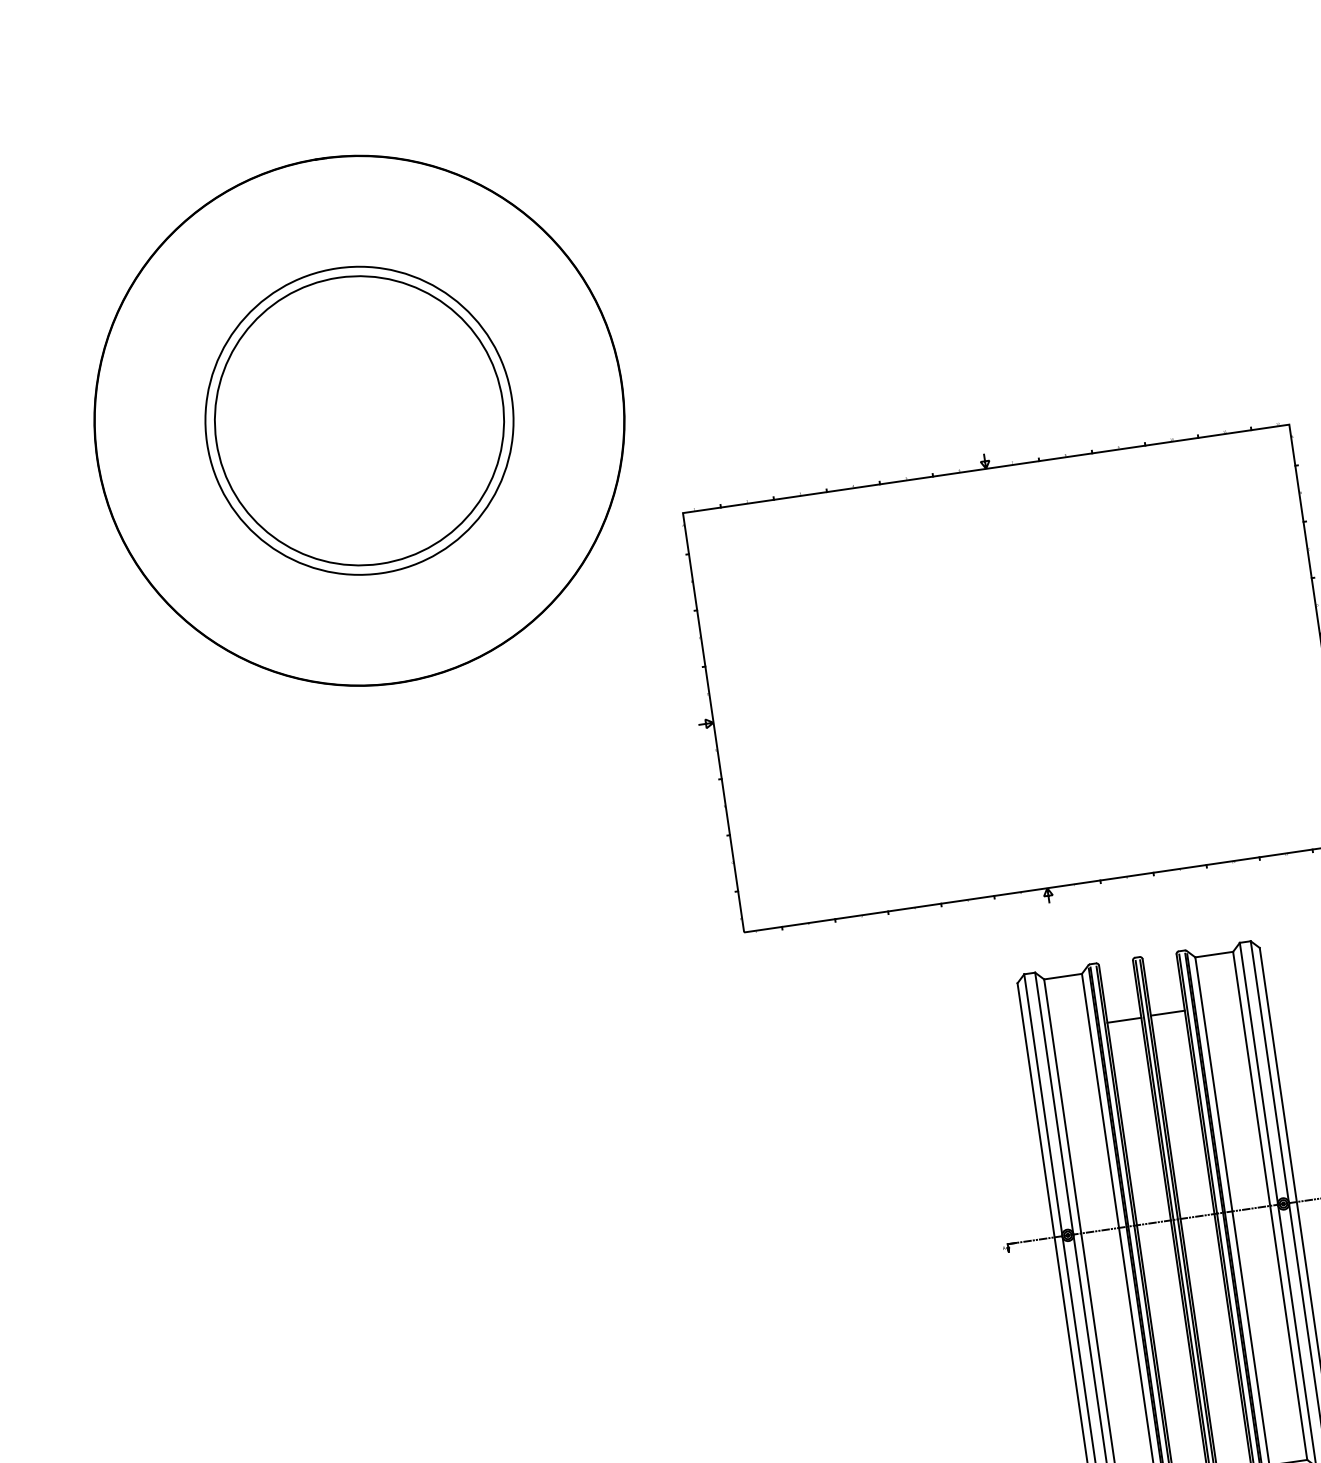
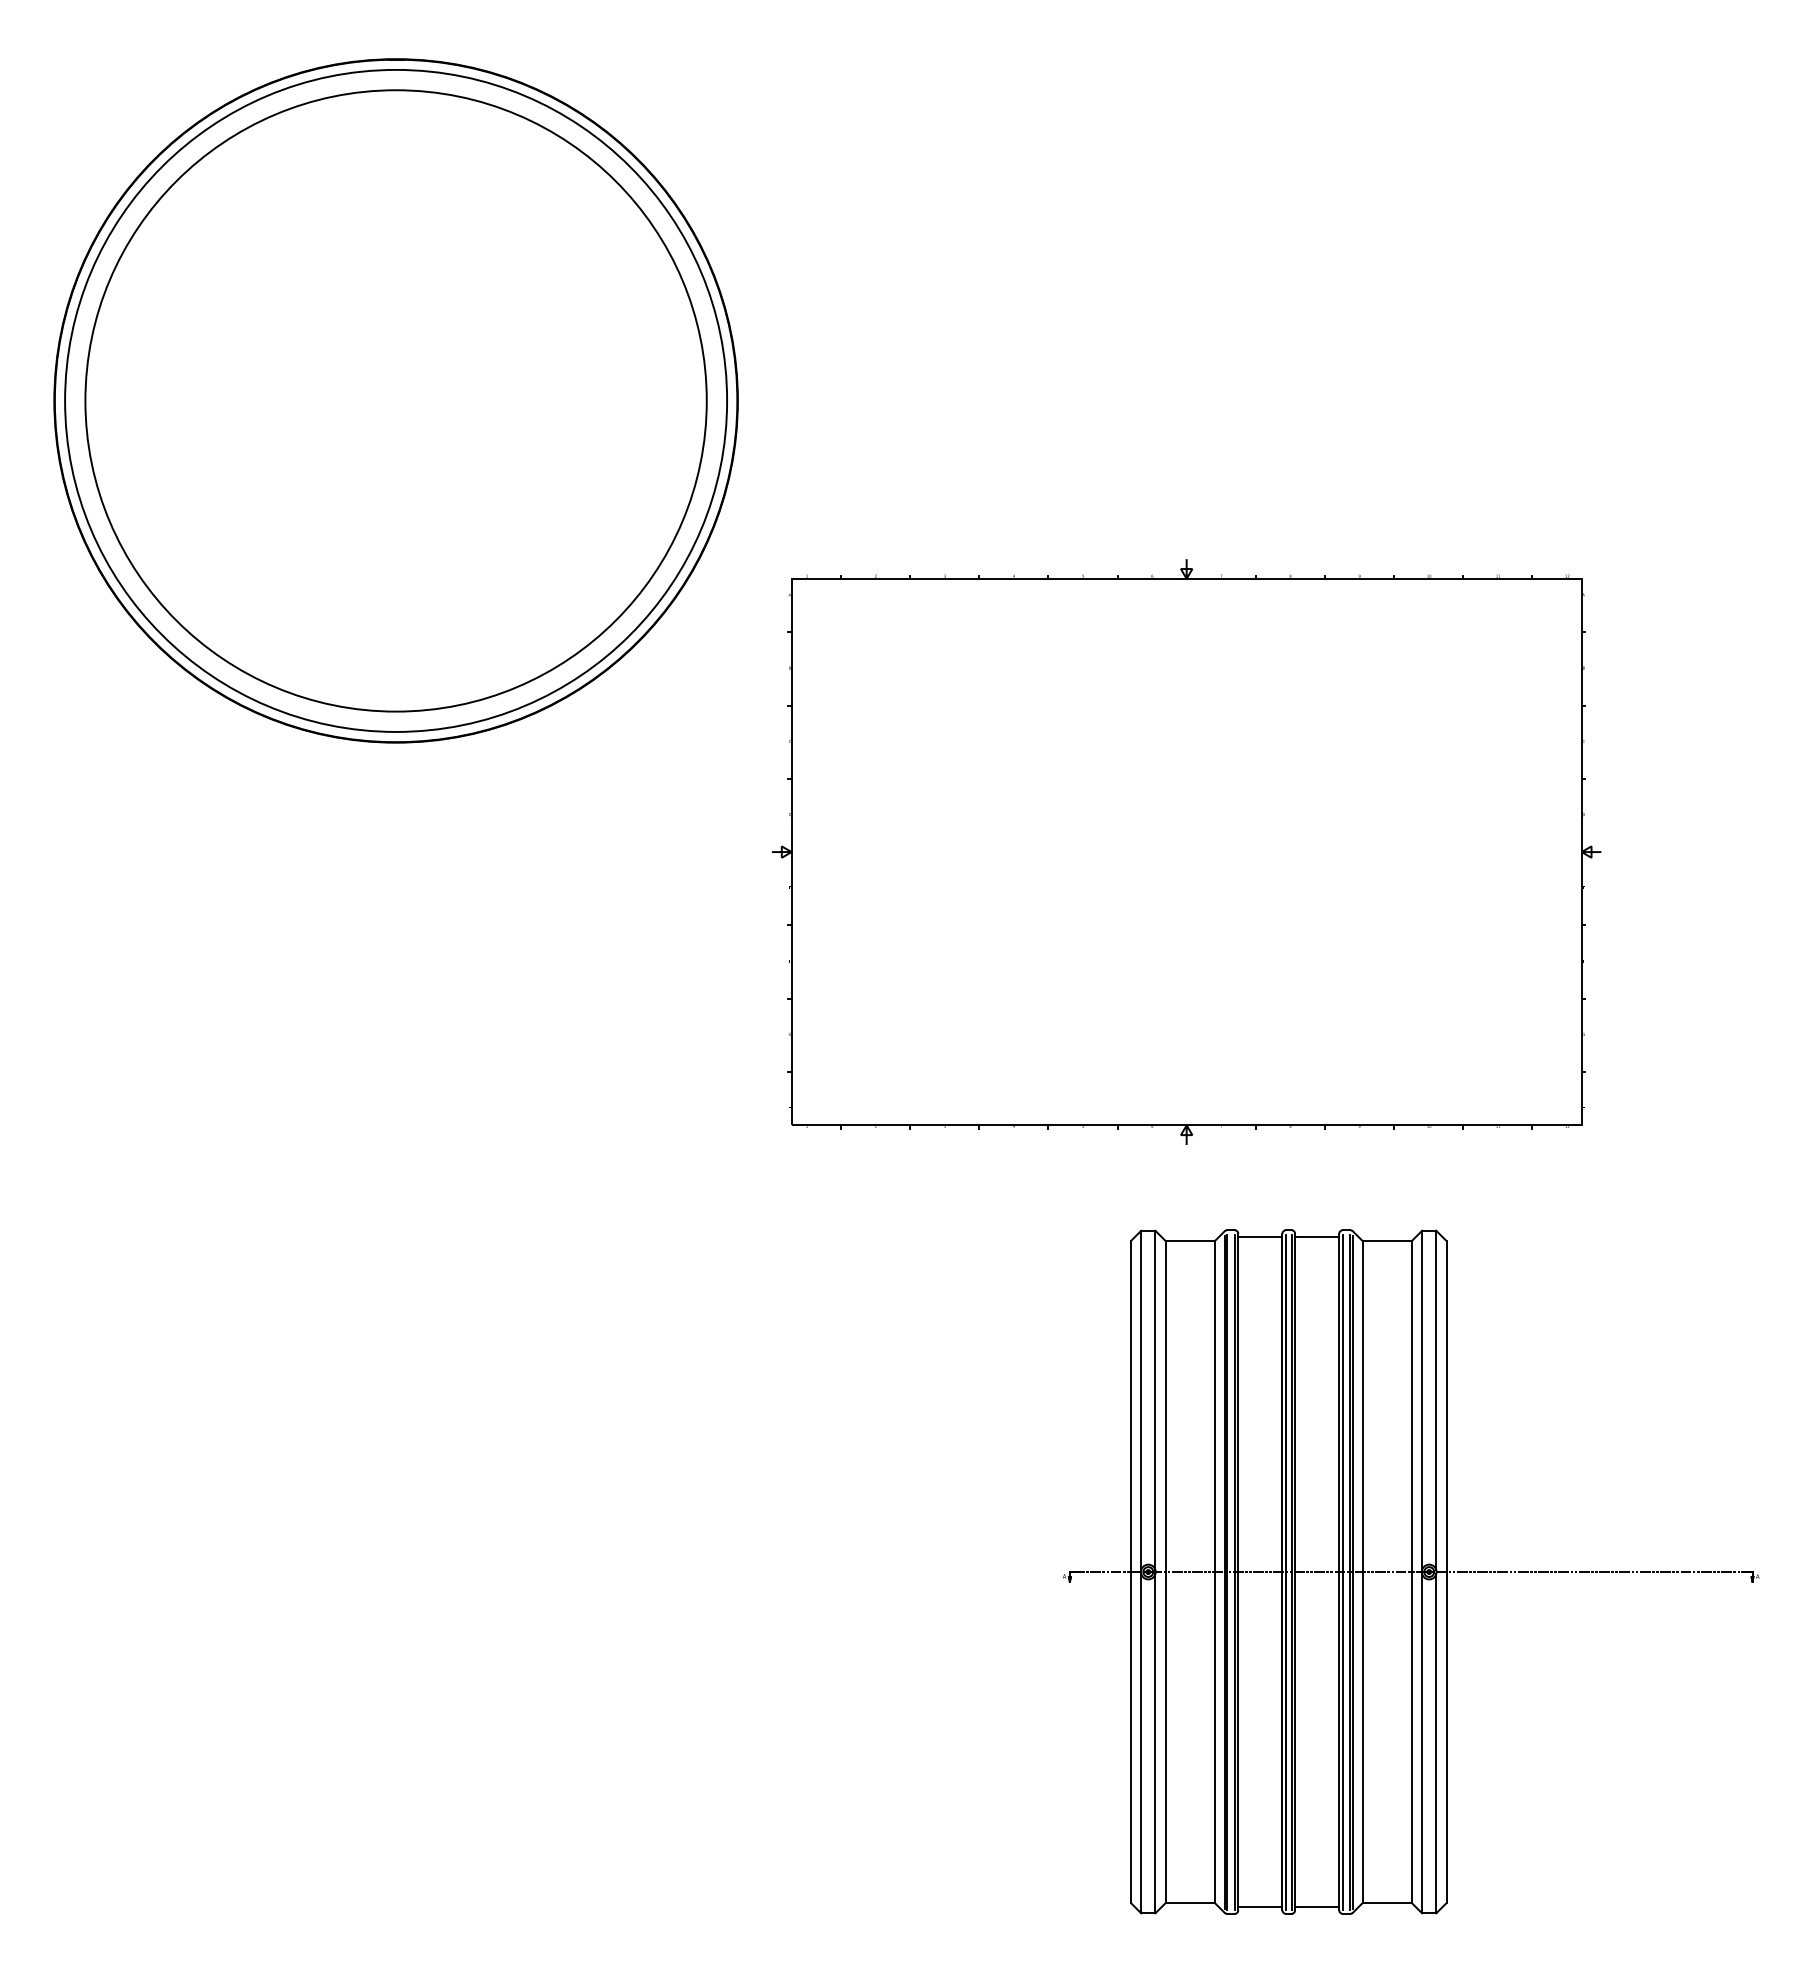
circle: (358, 420) -> (395, 400), size x1.67
circle: (359, 420) -> (396, 400), size x1.67
line: (1168, 1013) -> (1317, 1237), moved
line: (1124, 1020) -> (1260, 1237), moved

